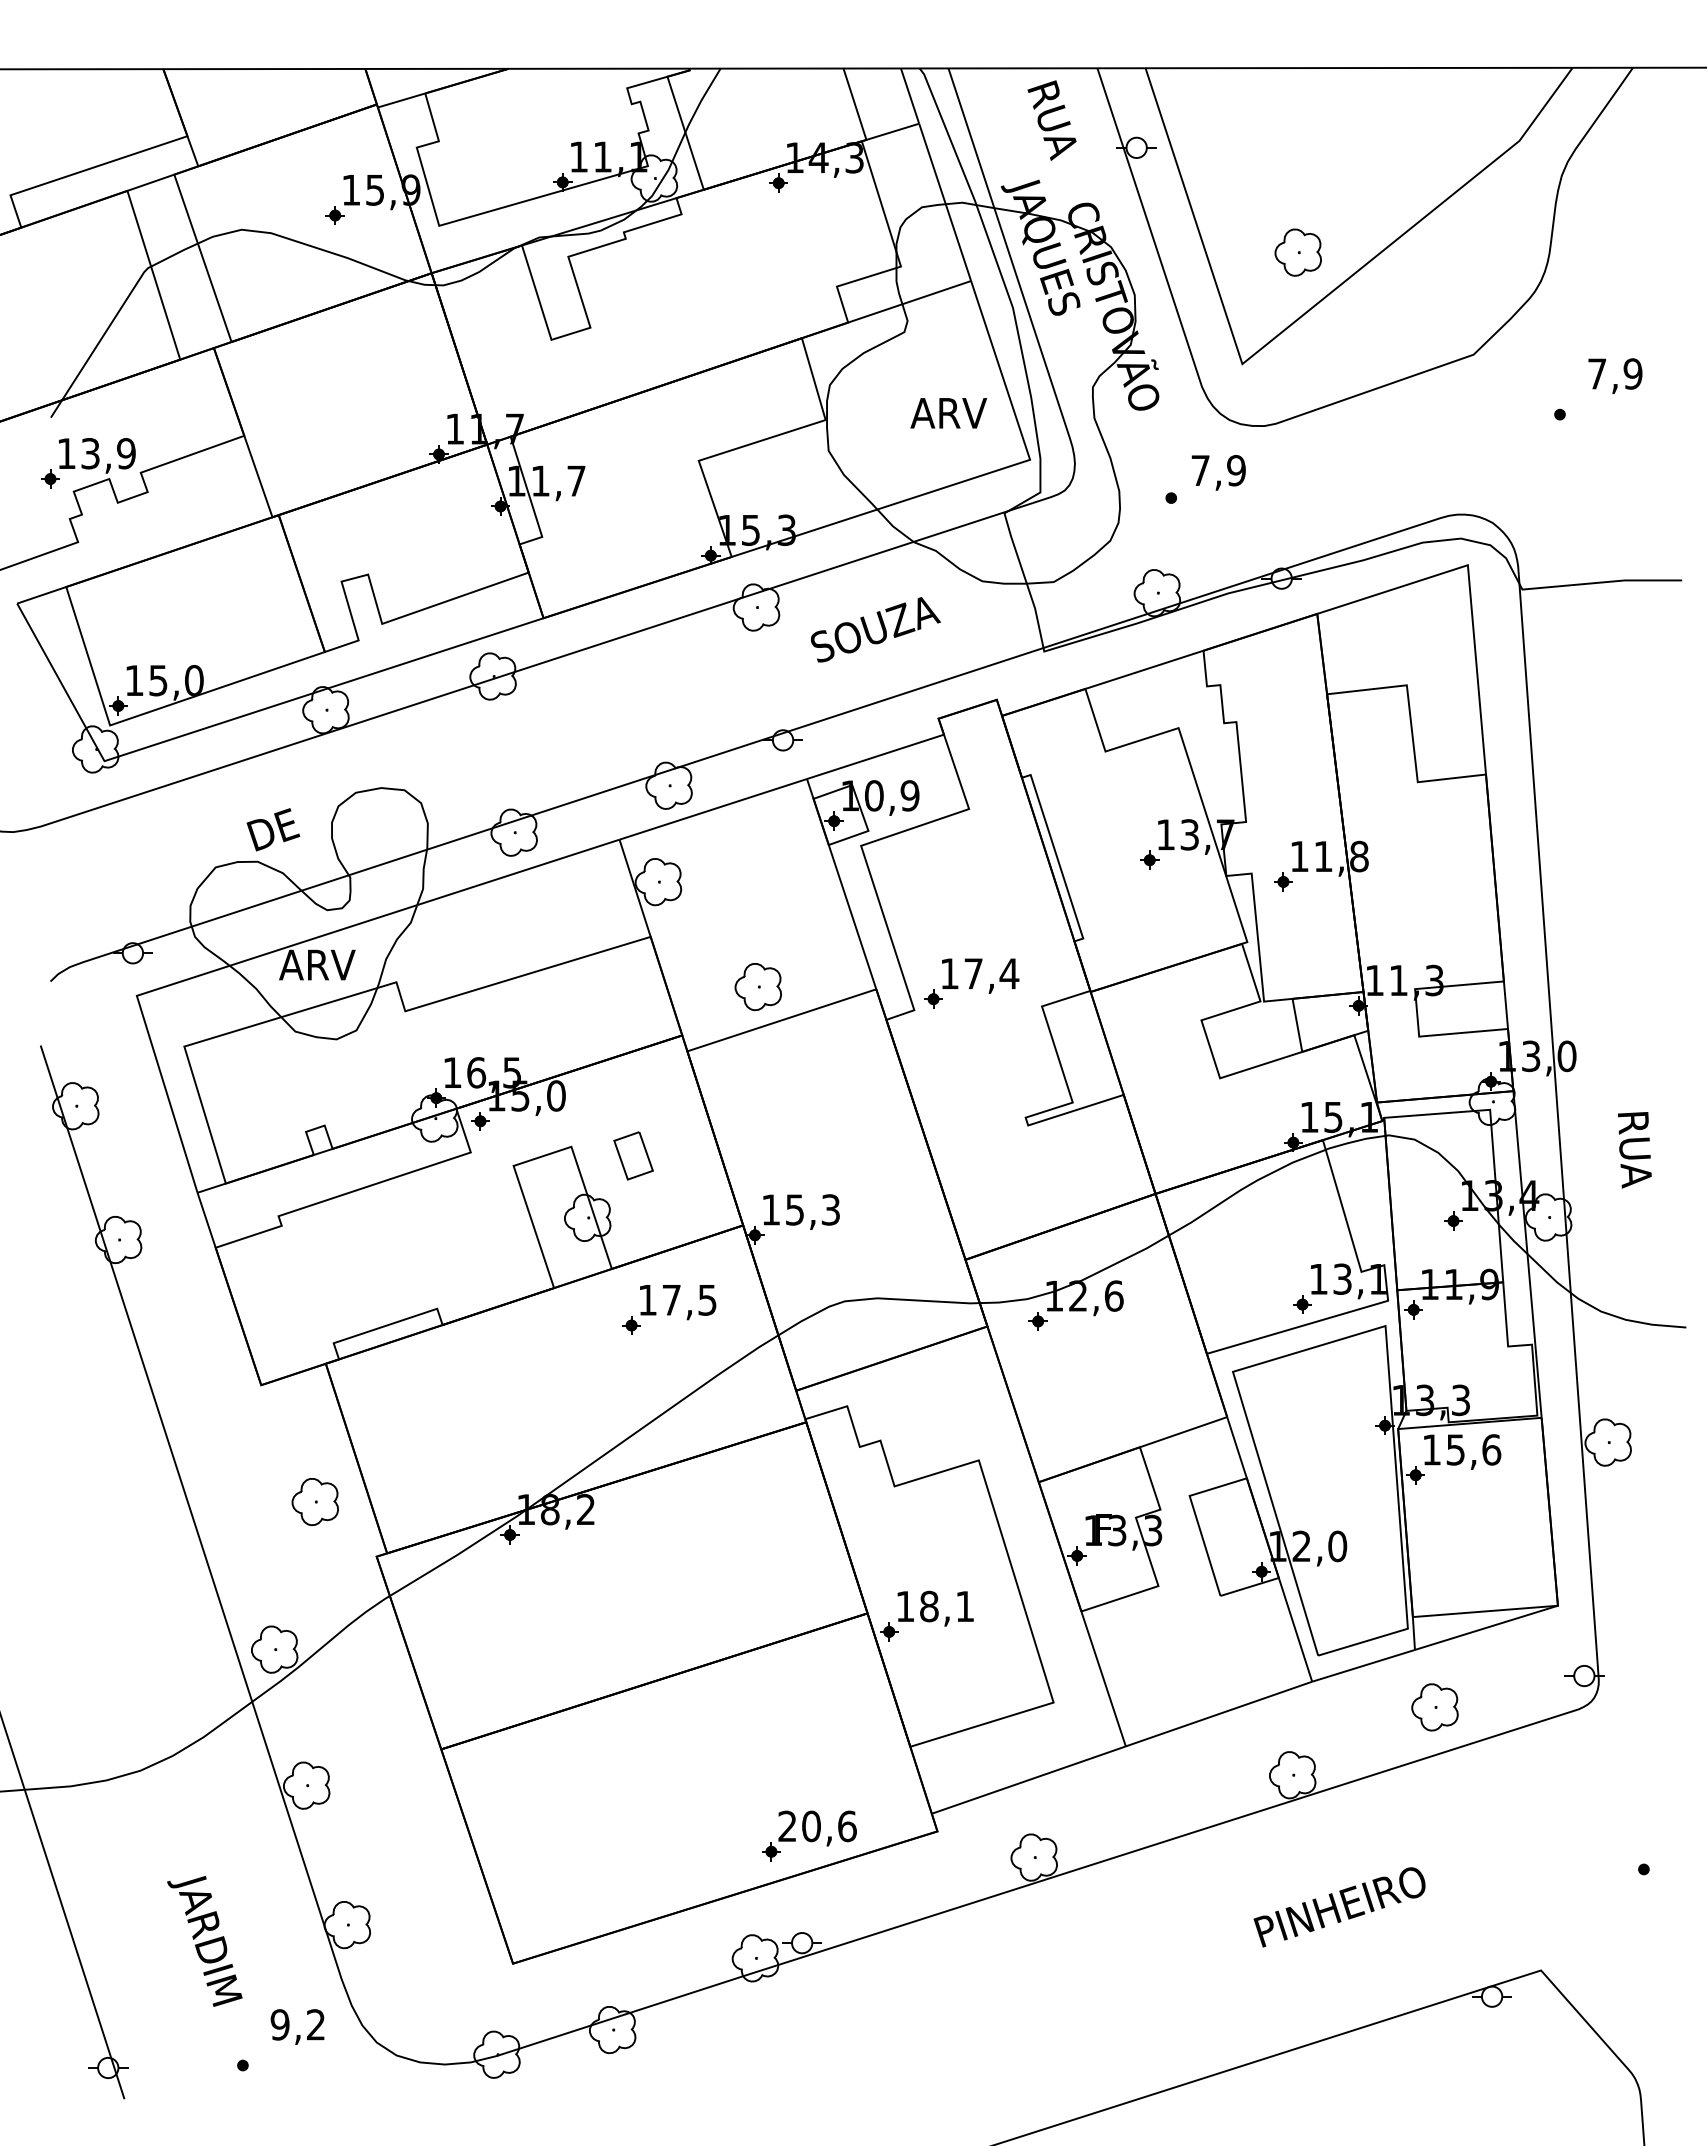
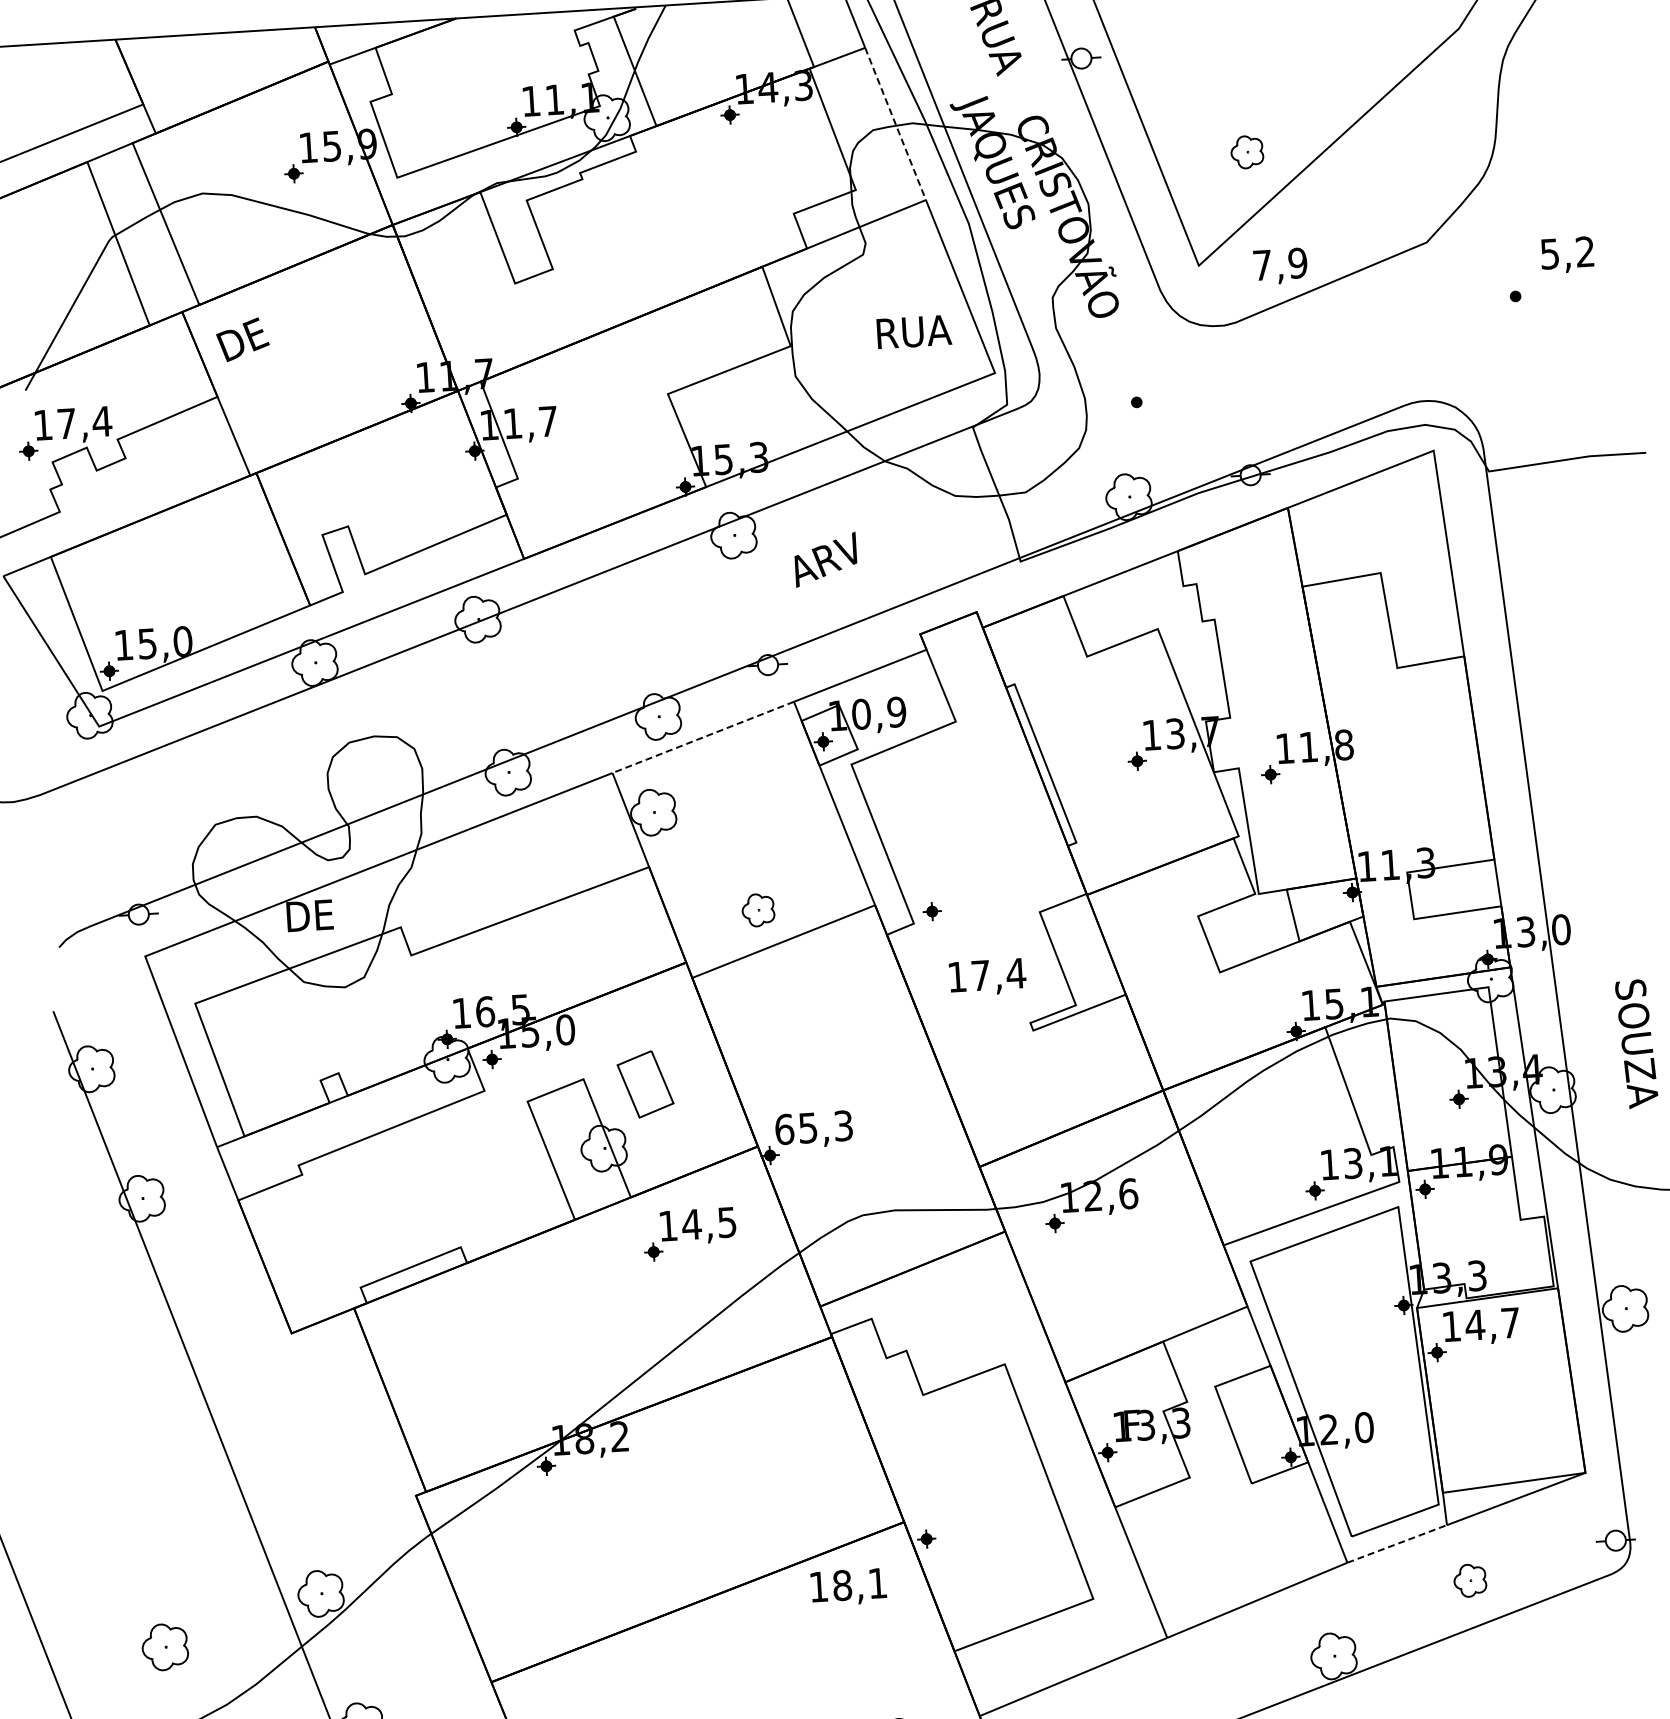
line: (945, 202) -> (895, 124), solid -> dashed
part: (1297, 252) -> (1246, 152), size x0.7
text: (1615, 373) -> (1567, 252), 7,9 -> 5,2
text: (949, 413) -> (912, 332), ARV -> RUA
text: (108, 453) -> (84, 422), 13,9 -> 17,4
text: (1218, 472) -> (1280, 266), moved
text: (875, 630) -> (852, 550), SOUZA -> ARV
line: (713, 809) -> (703, 737), solid -> dashed
text: (273, 829) -> (242, 339), moved
text: (317, 964) -> (321, 914), ARV -> DE
text: (980, 975) -> (987, 976), moved
part: (757, 987) -> (757, 910), size x0.7
part: (633, 1155) -> (645, 1084), size x1.4
text: (1635, 1176) -> (1636, 1044), RUA -> SOUZA
text: (771, 1209) -> (784, 1129), 15,3 -> 65,3
text: (671, 1300) -> (691, 1224), 17,5 -> 14,5
text: (1473, 1449) -> (1492, 1323), 15,6 -> 14,7
part: (314, 1502) -> (164, 1647), moved
text: (935, 1608) -> (848, 1587), moved
line: (1363, 1665) -> (1397, 1543), solid -> dashed
part: (1434, 1707) -> (1469, 1580), size x0.7

